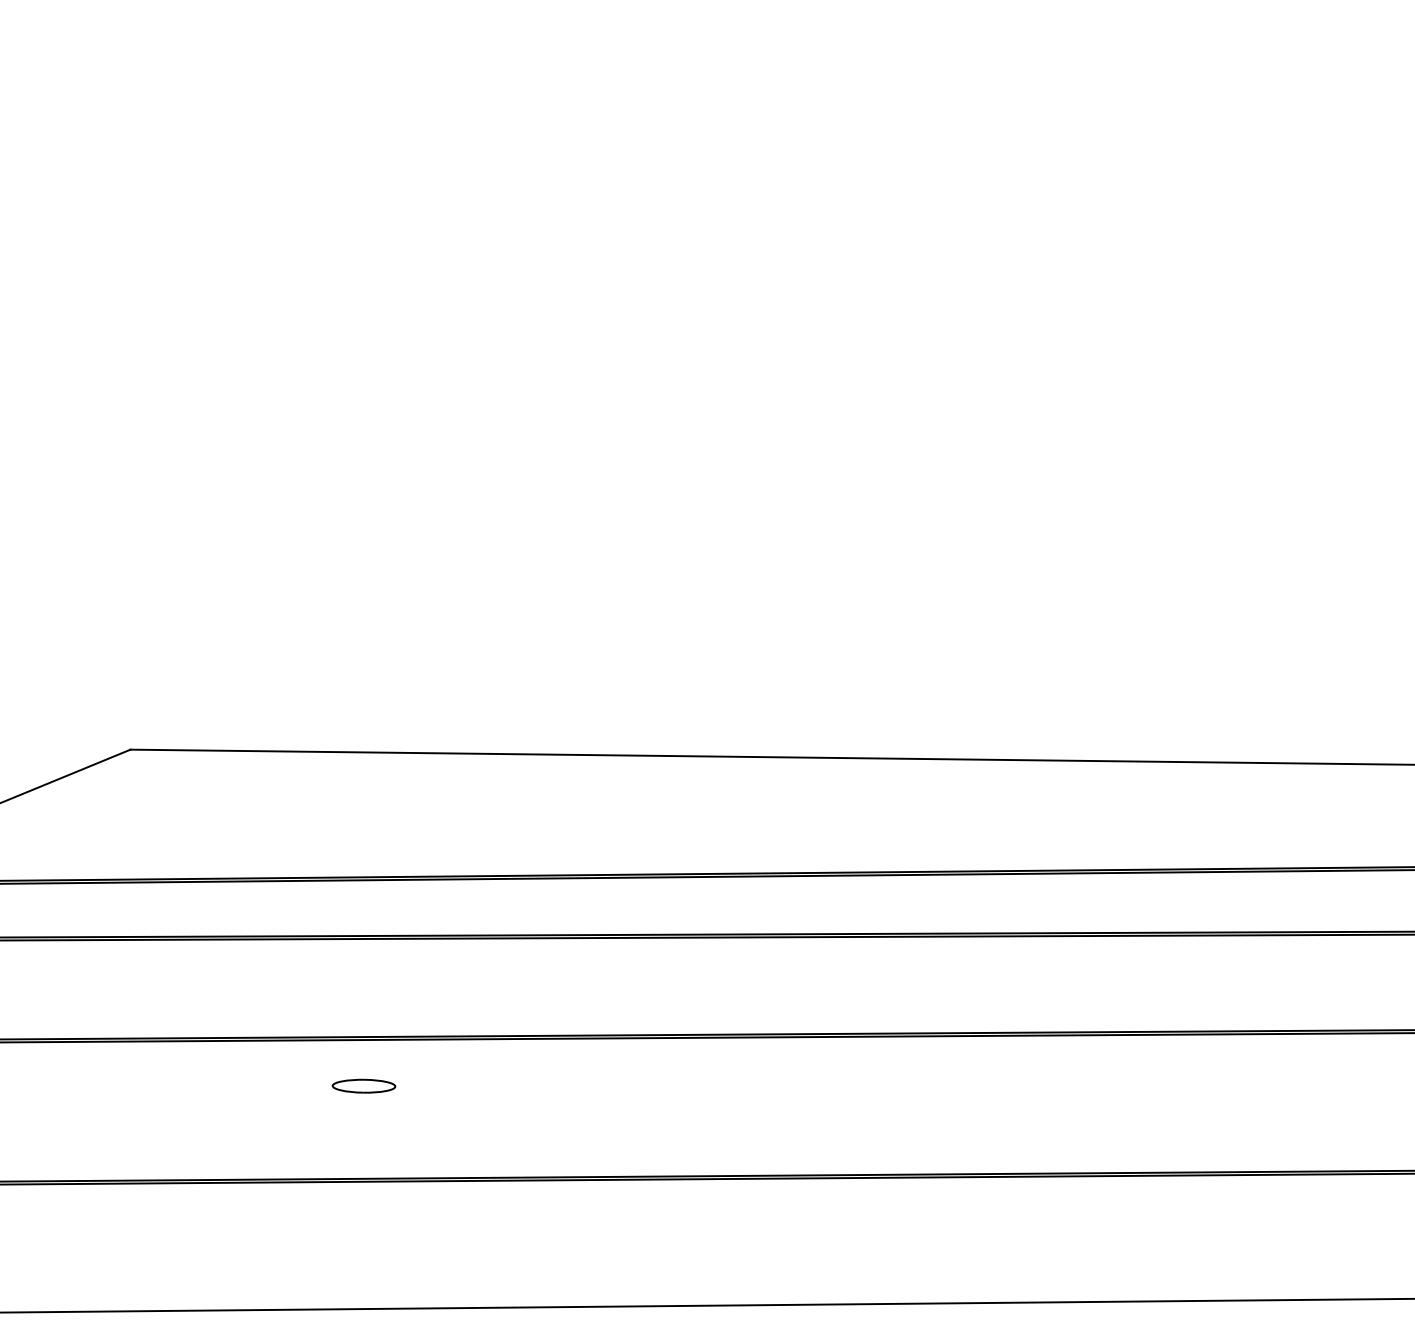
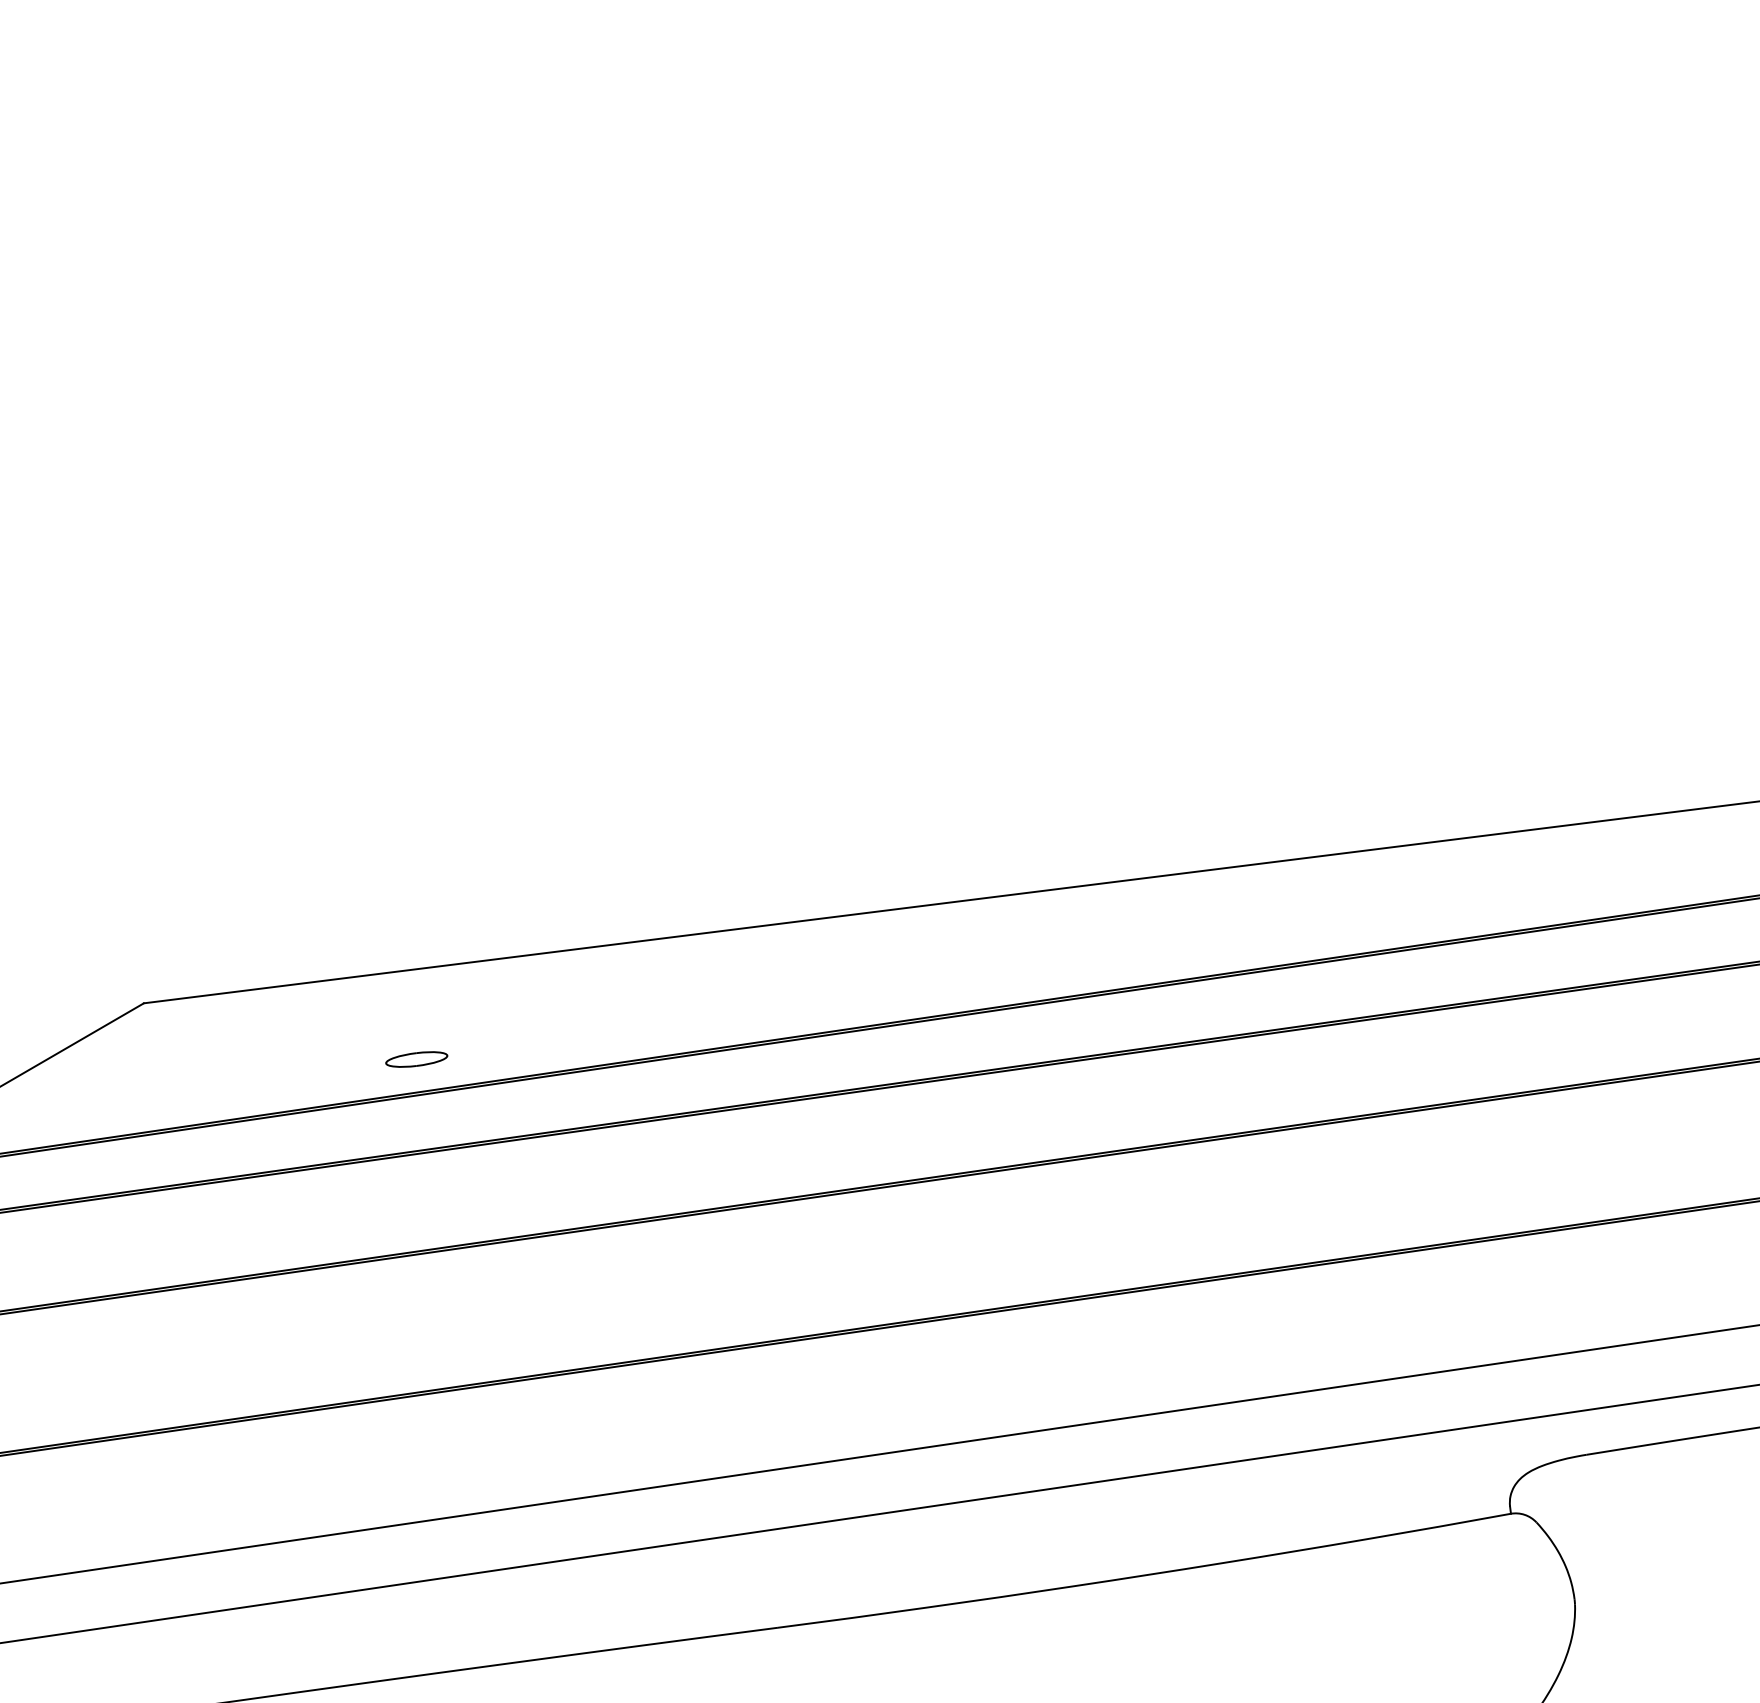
part: (363, 1086) -> (416, 1059), moved

